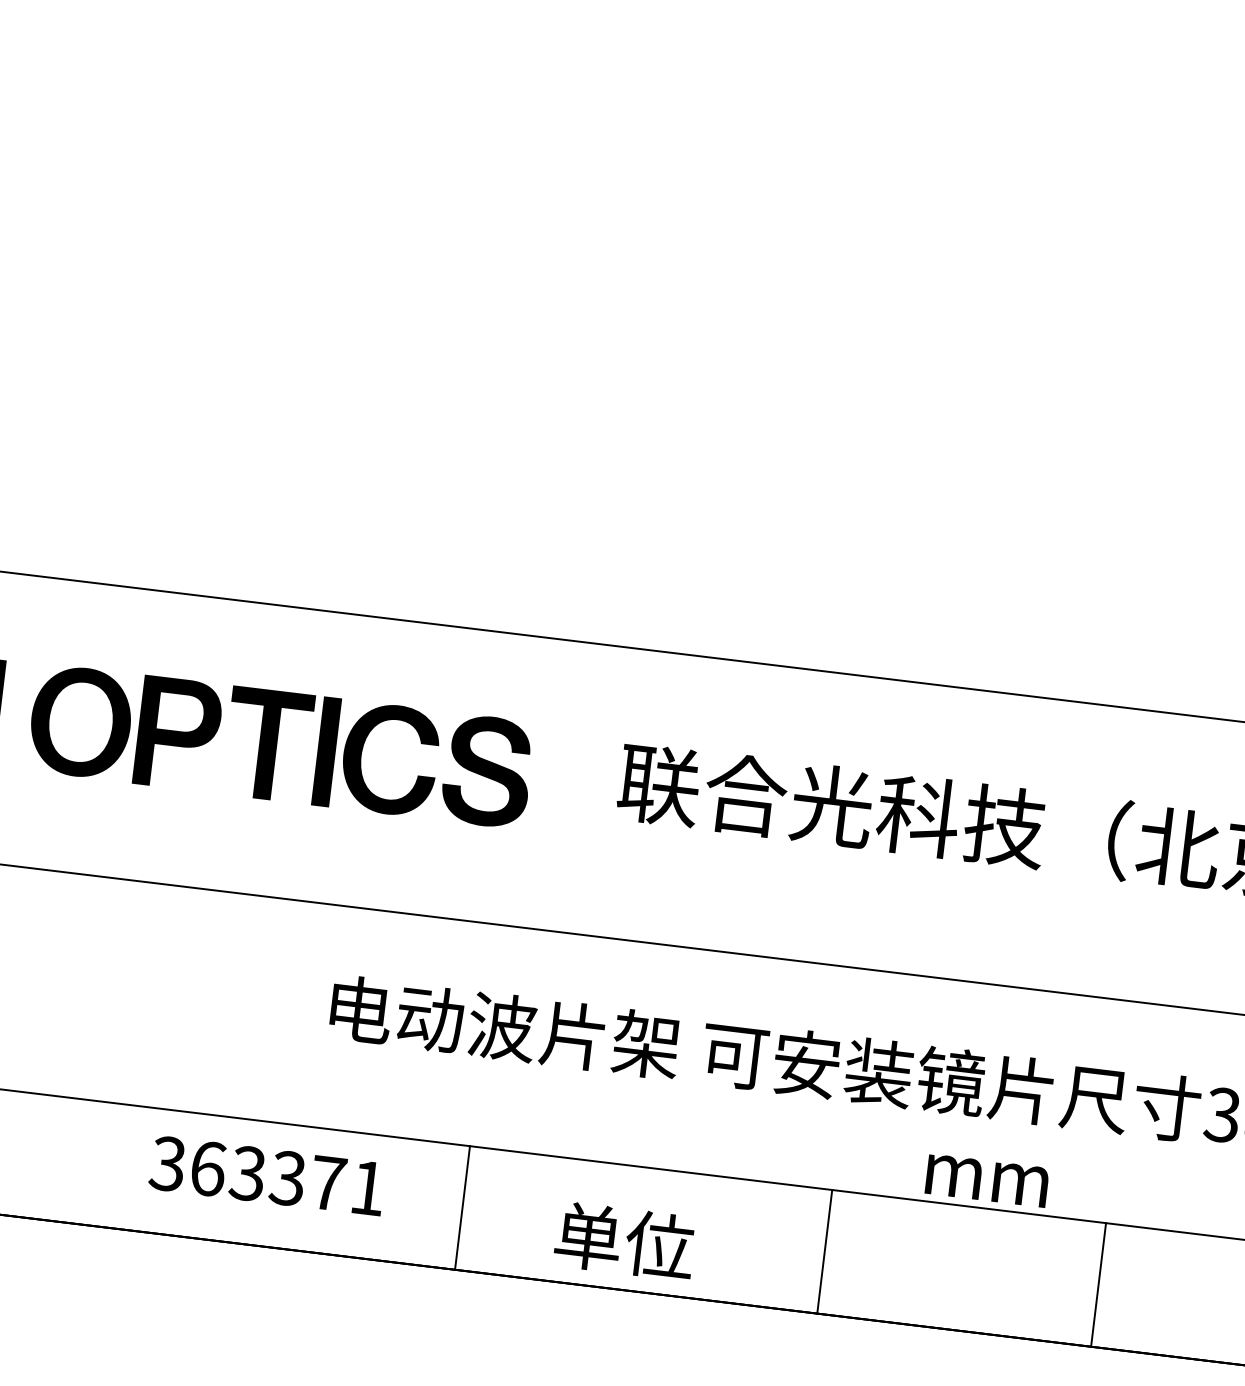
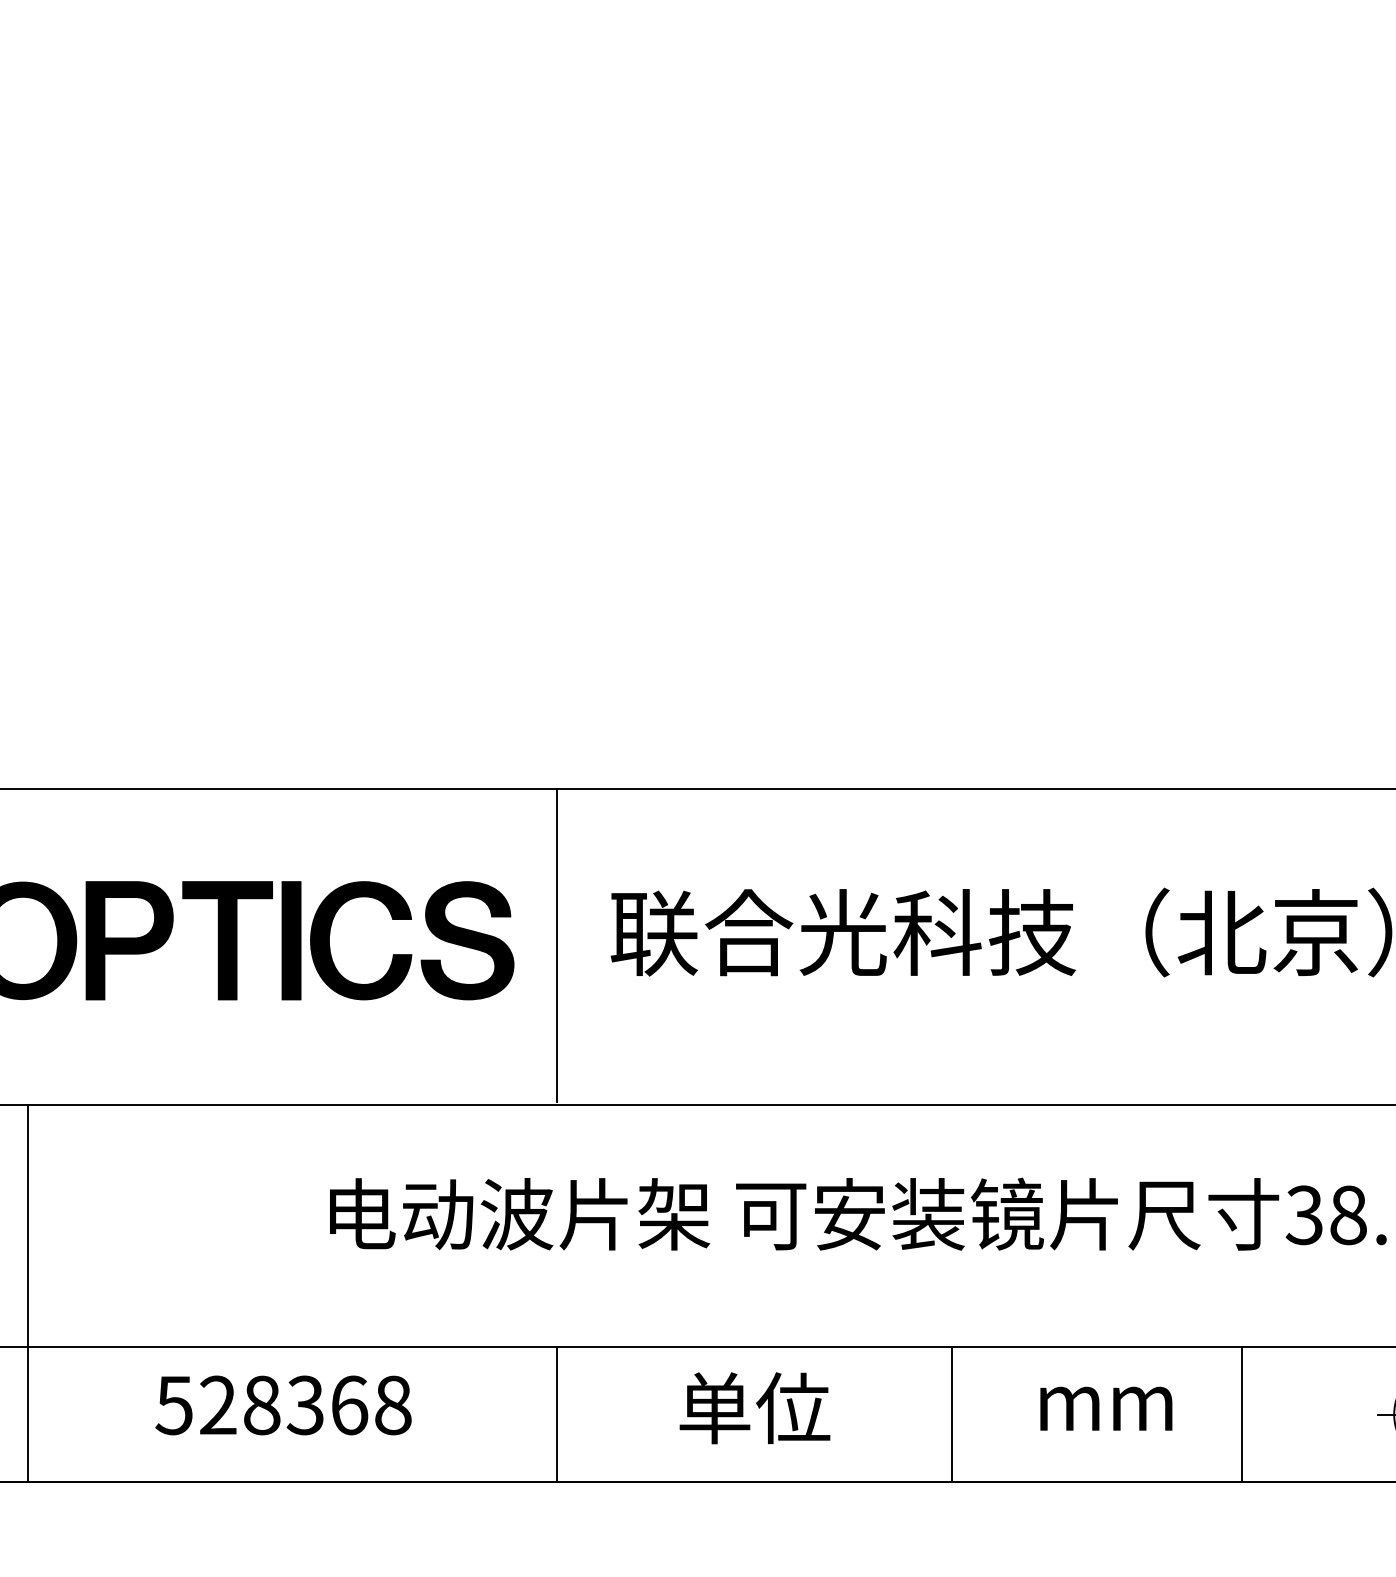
line: (568, 785) -> (556, 945), added
line: (46, 1045) -> (27, 1293), added
text: (267, 1176) -> (283, 1405), 363371 -> 528368
text: (987, 1180) -> (1106, 1408), moved
line: (462, 1208) -> (556, 1414), moved
text: (624, 1241) -> (754, 1408), moved
line: (824, 1251) -> (951, 1414), moved
line: (1098, 1284) -> (1241, 1414), moved

